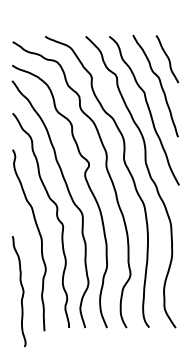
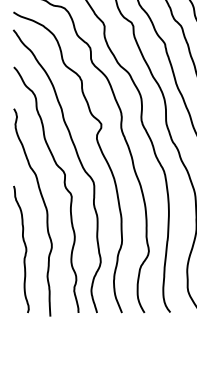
curve: (22, 291) -> (25, 249), moved

